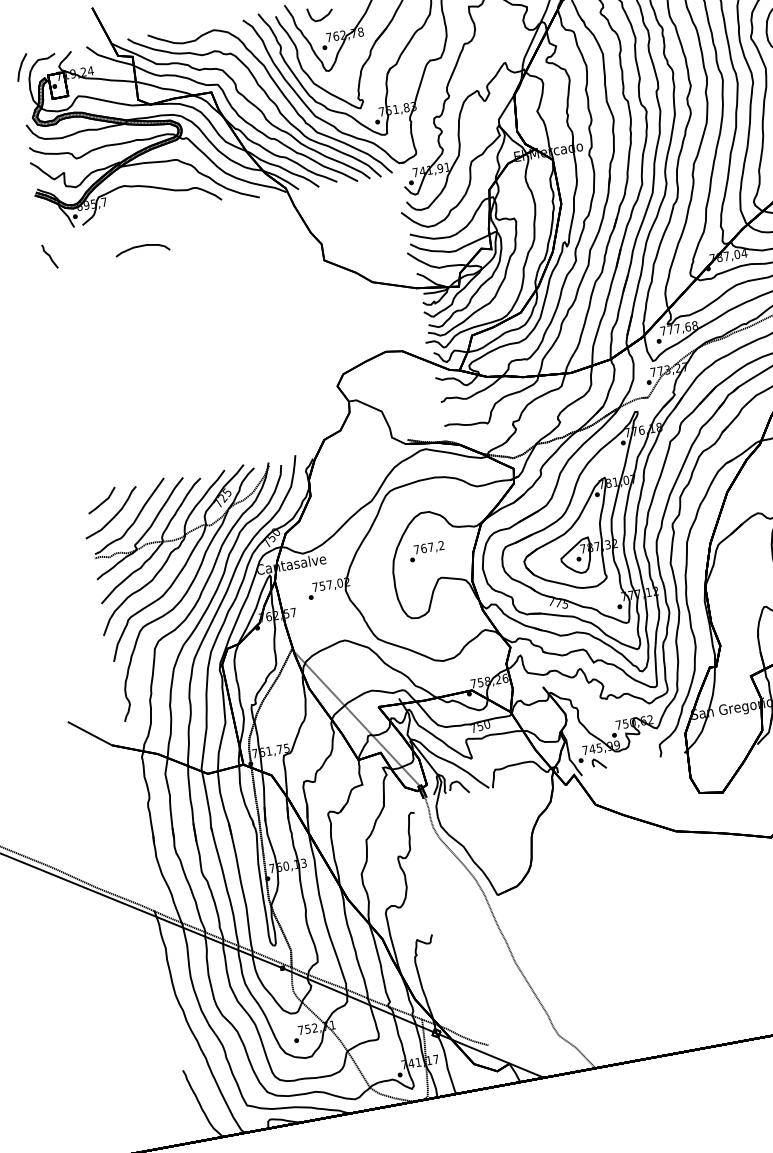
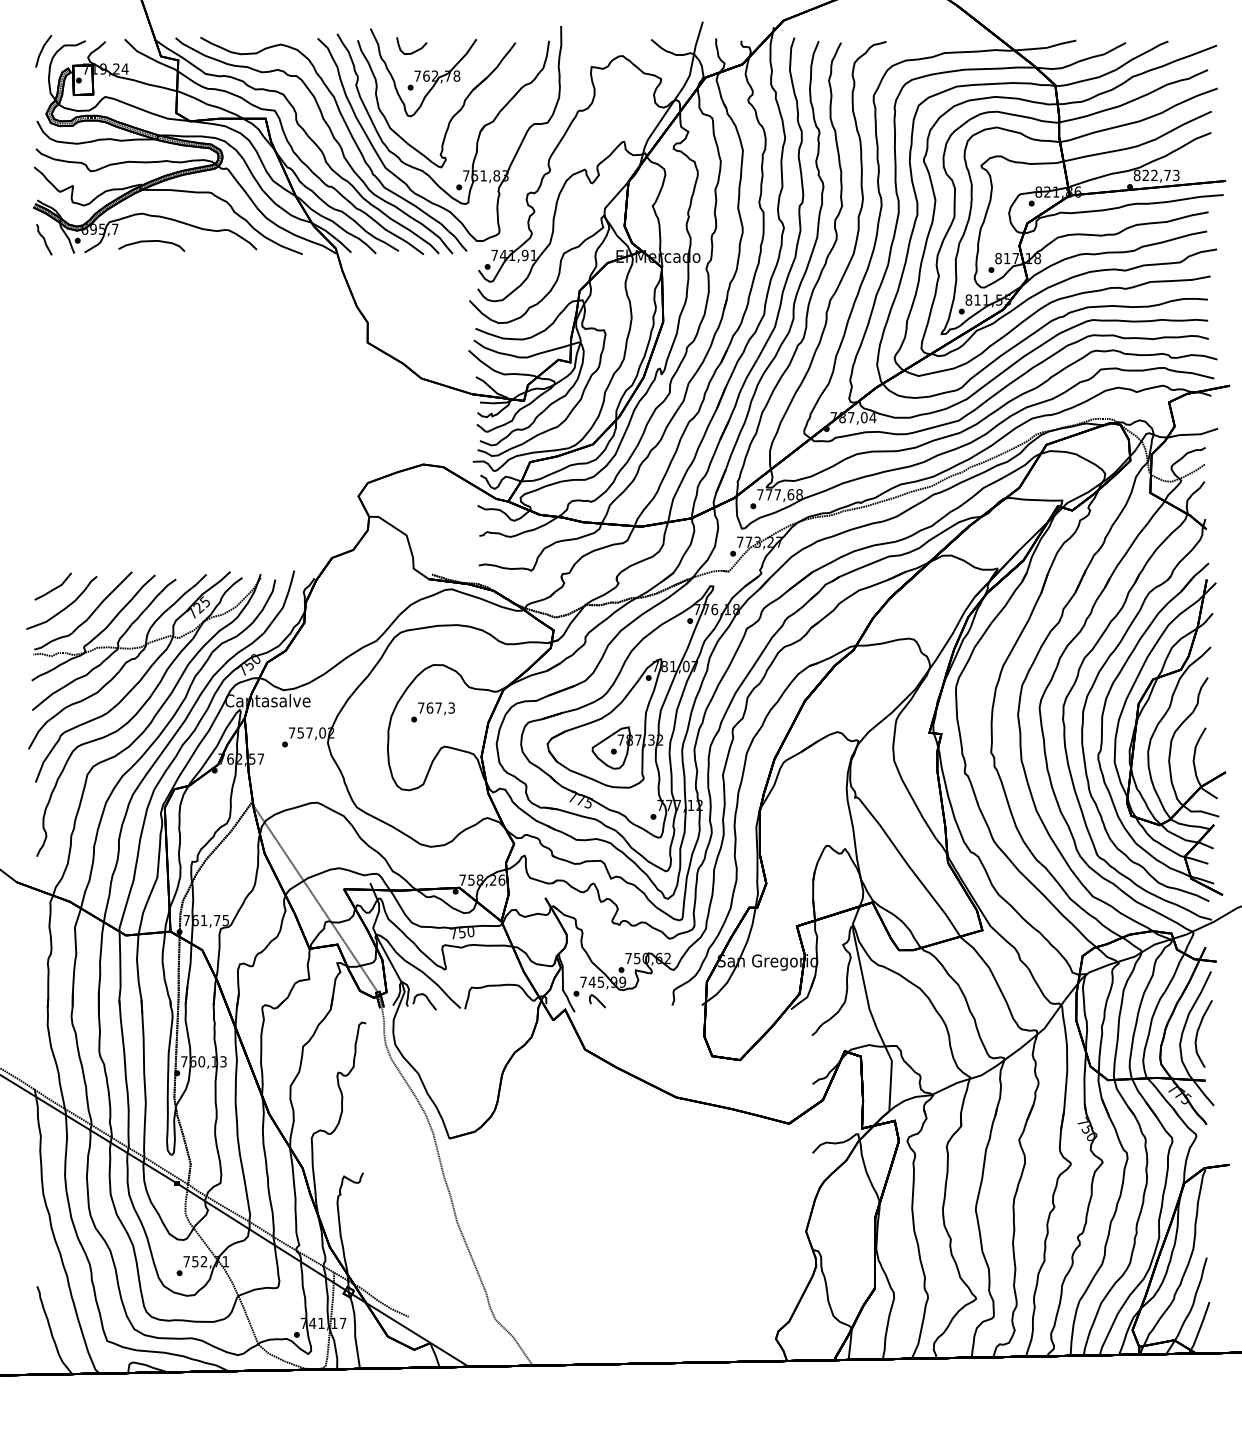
curve: (140, 247) -> (149, 242), moved
curve: (50, 256) -> (44, 239), moved
text: (441, 545) -> (451, 708), 767,2 -> 767,3

